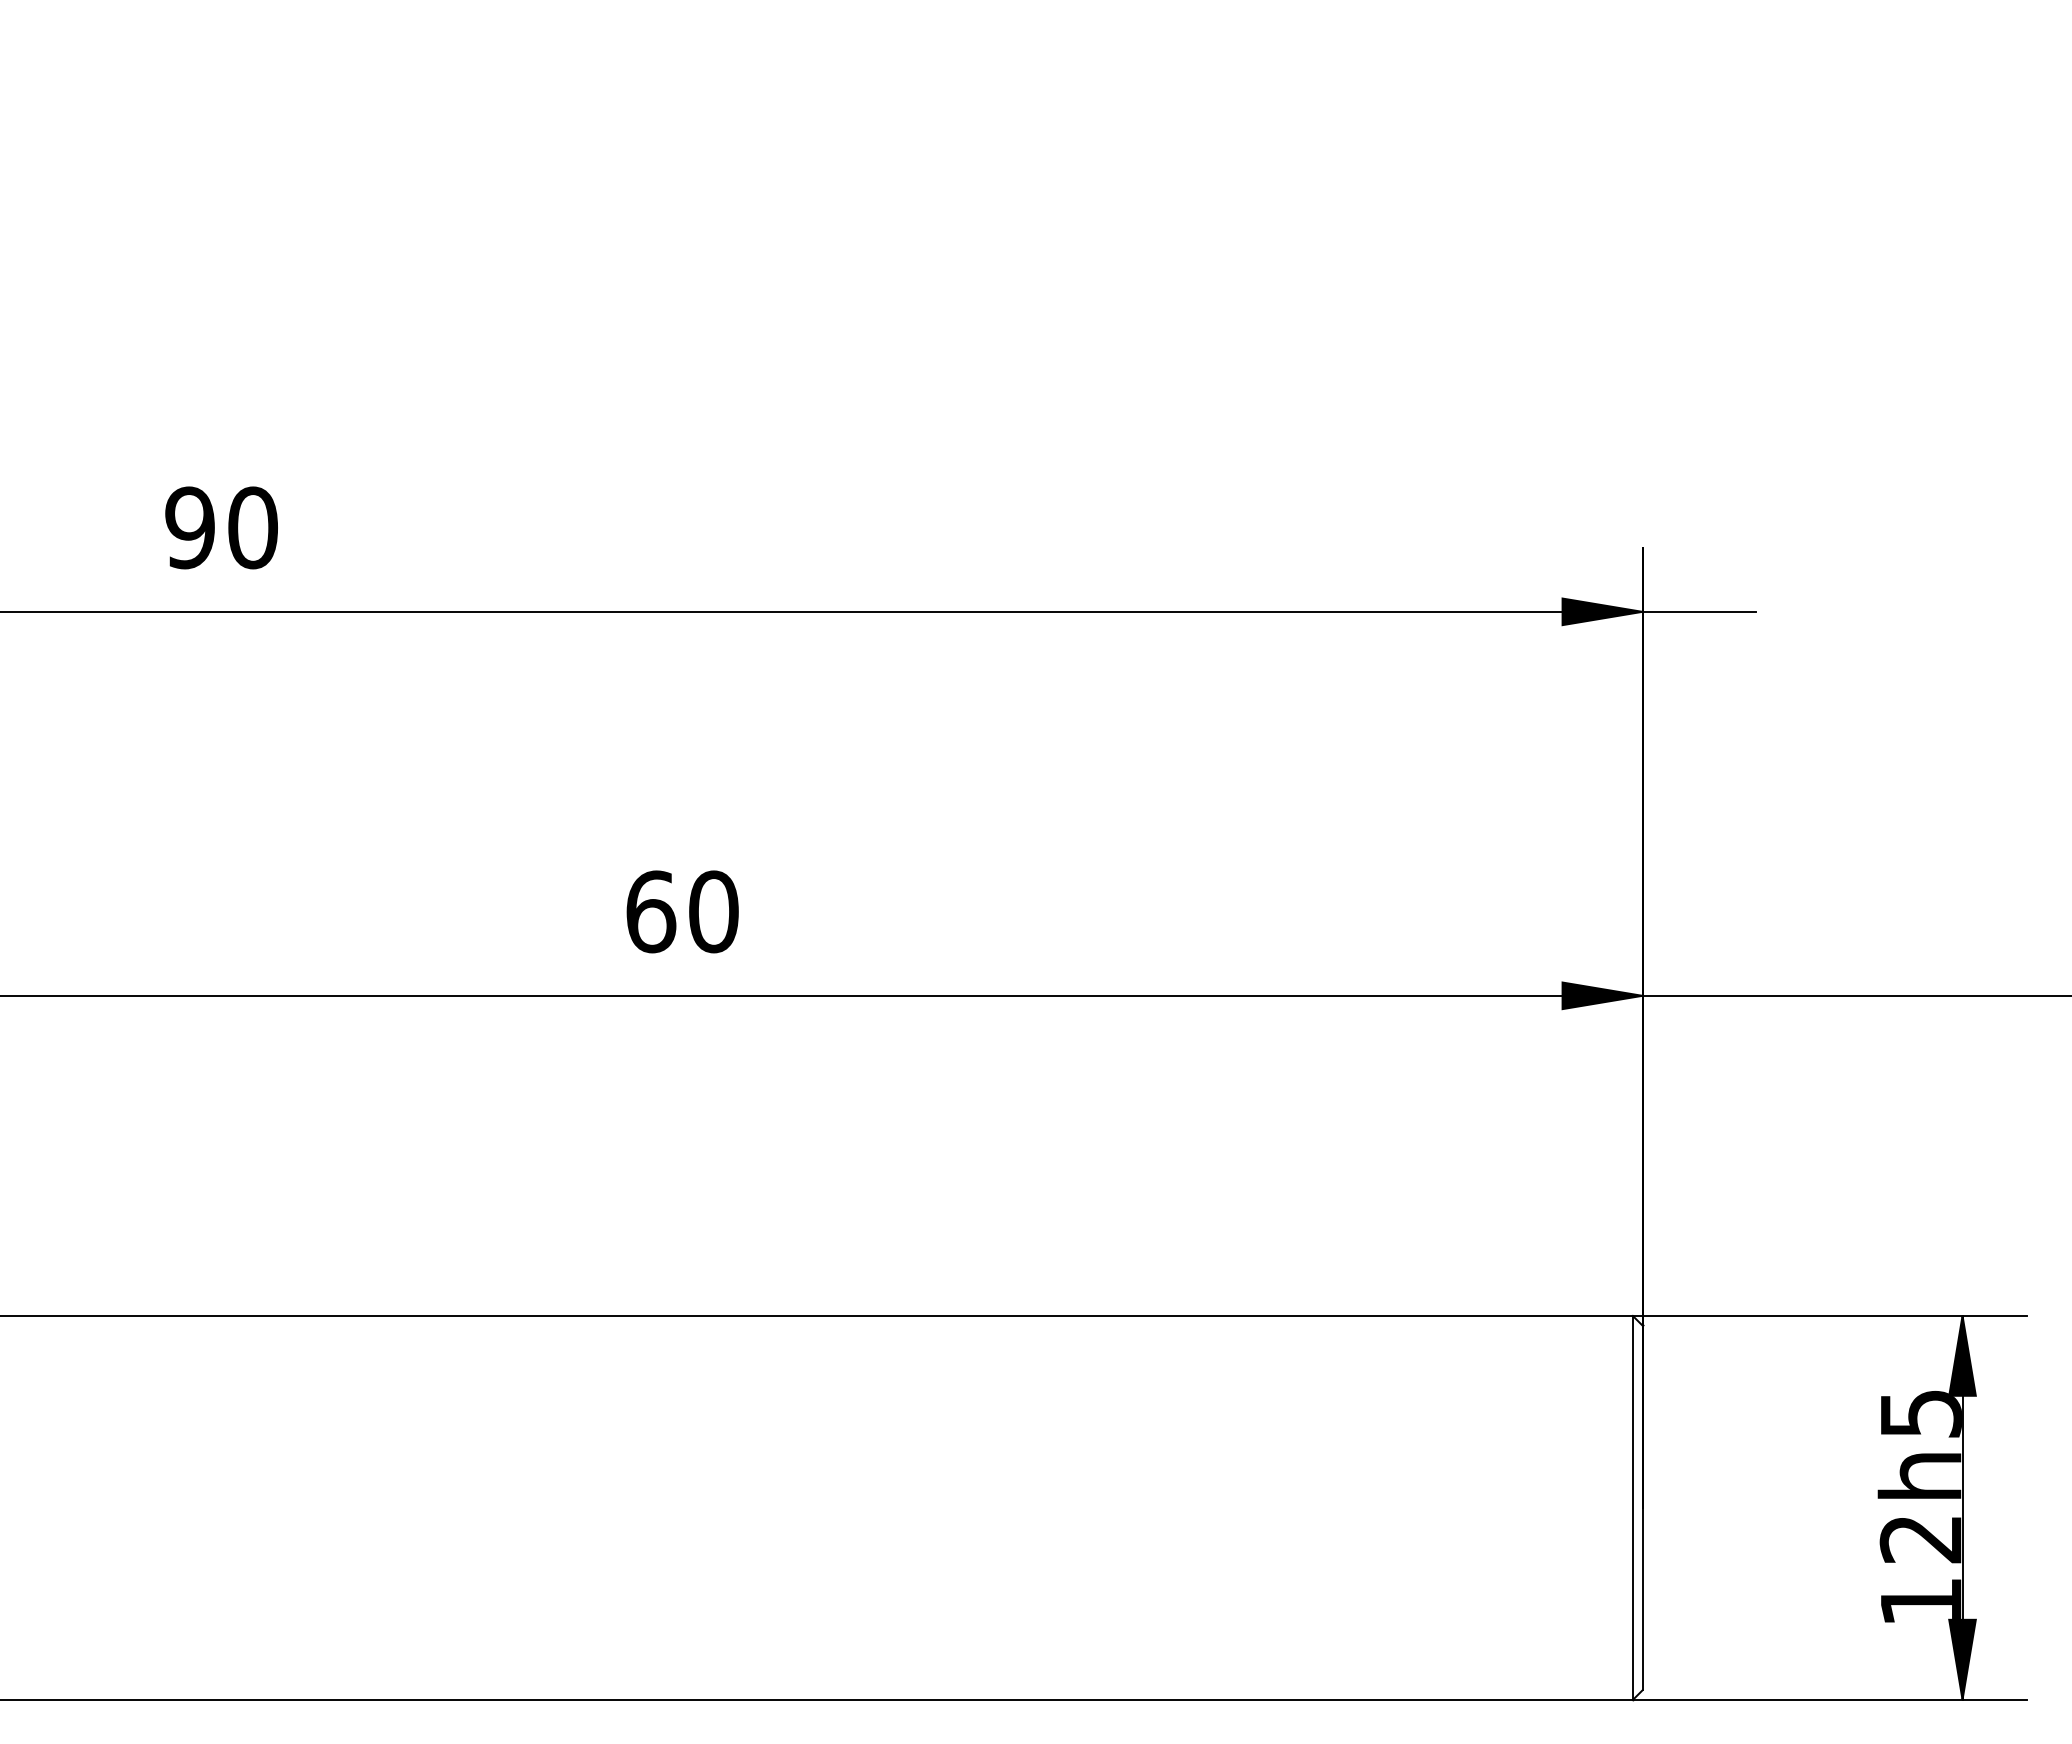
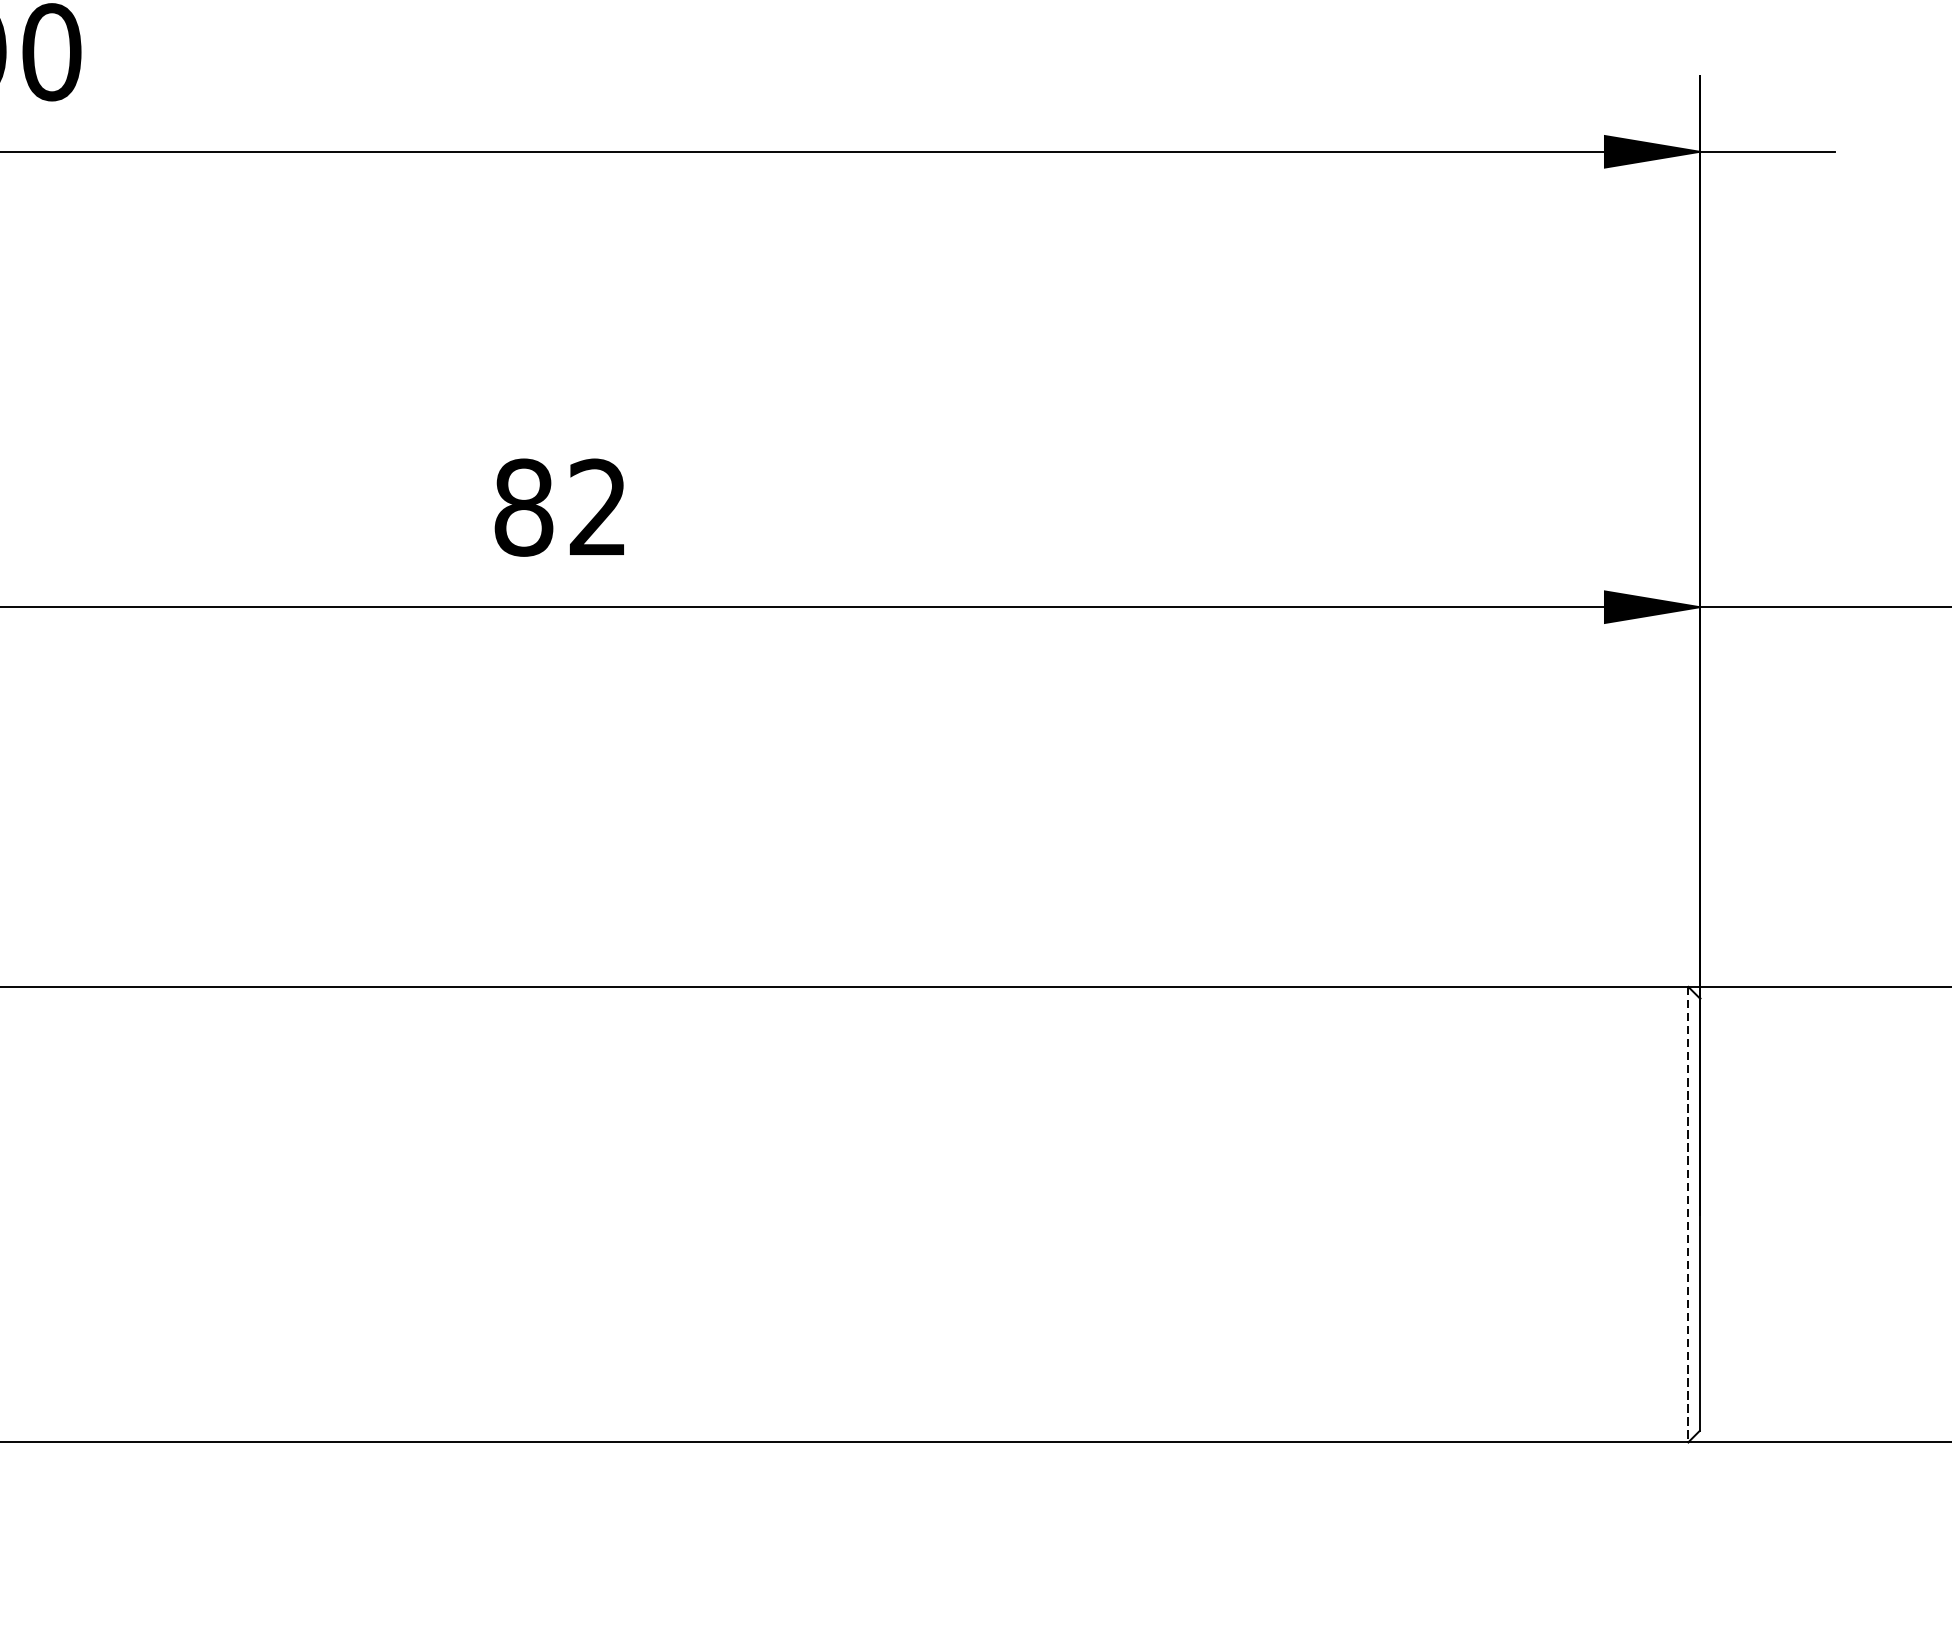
text: (682, 911) -> (561, 507), 60 -> 82
line: (1632, 1507) -> (1687, 1214), solid -> dashed

